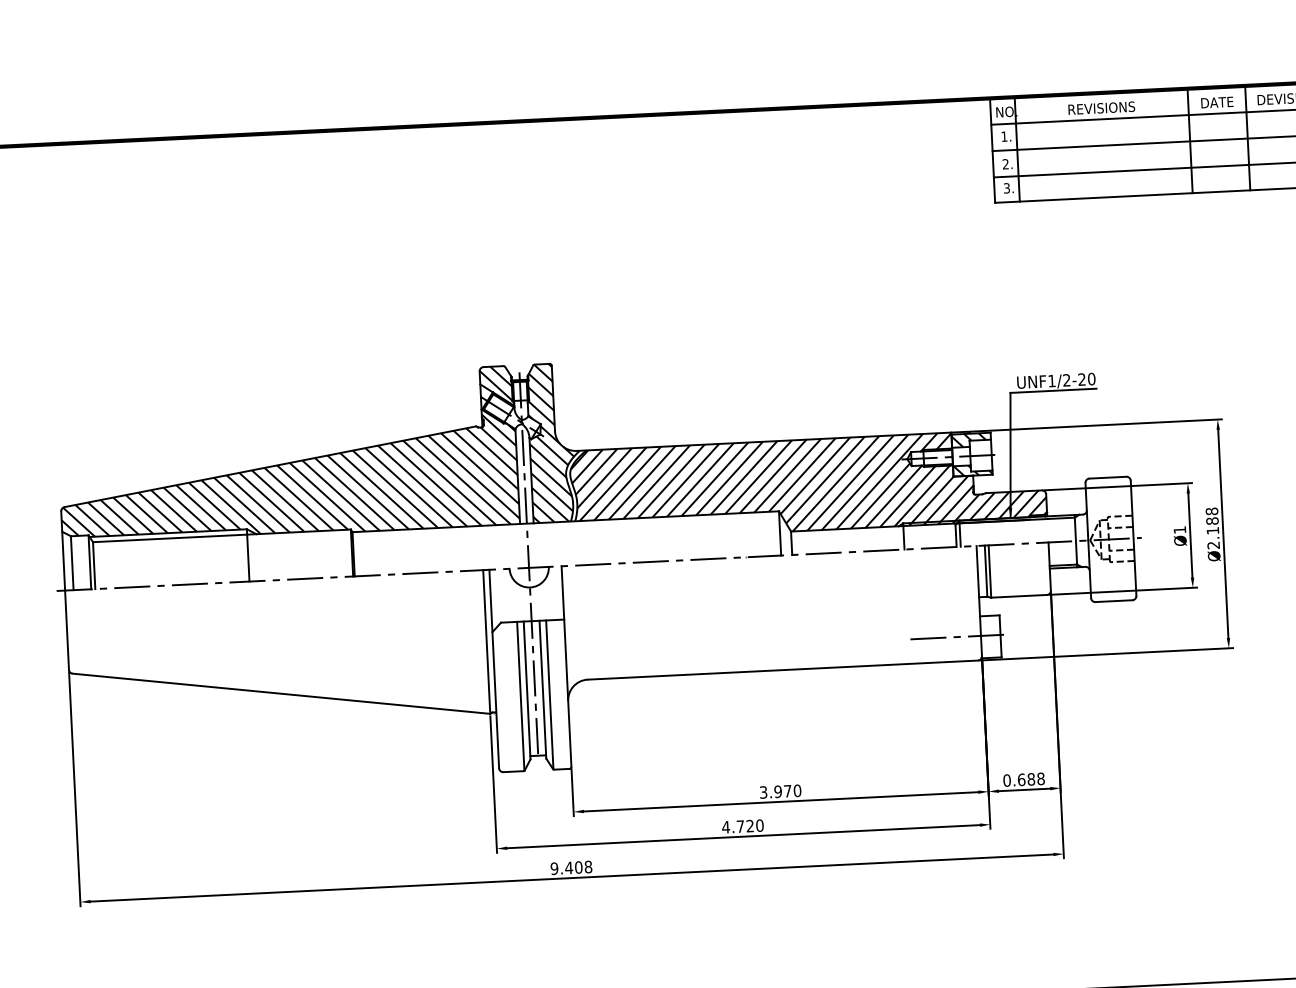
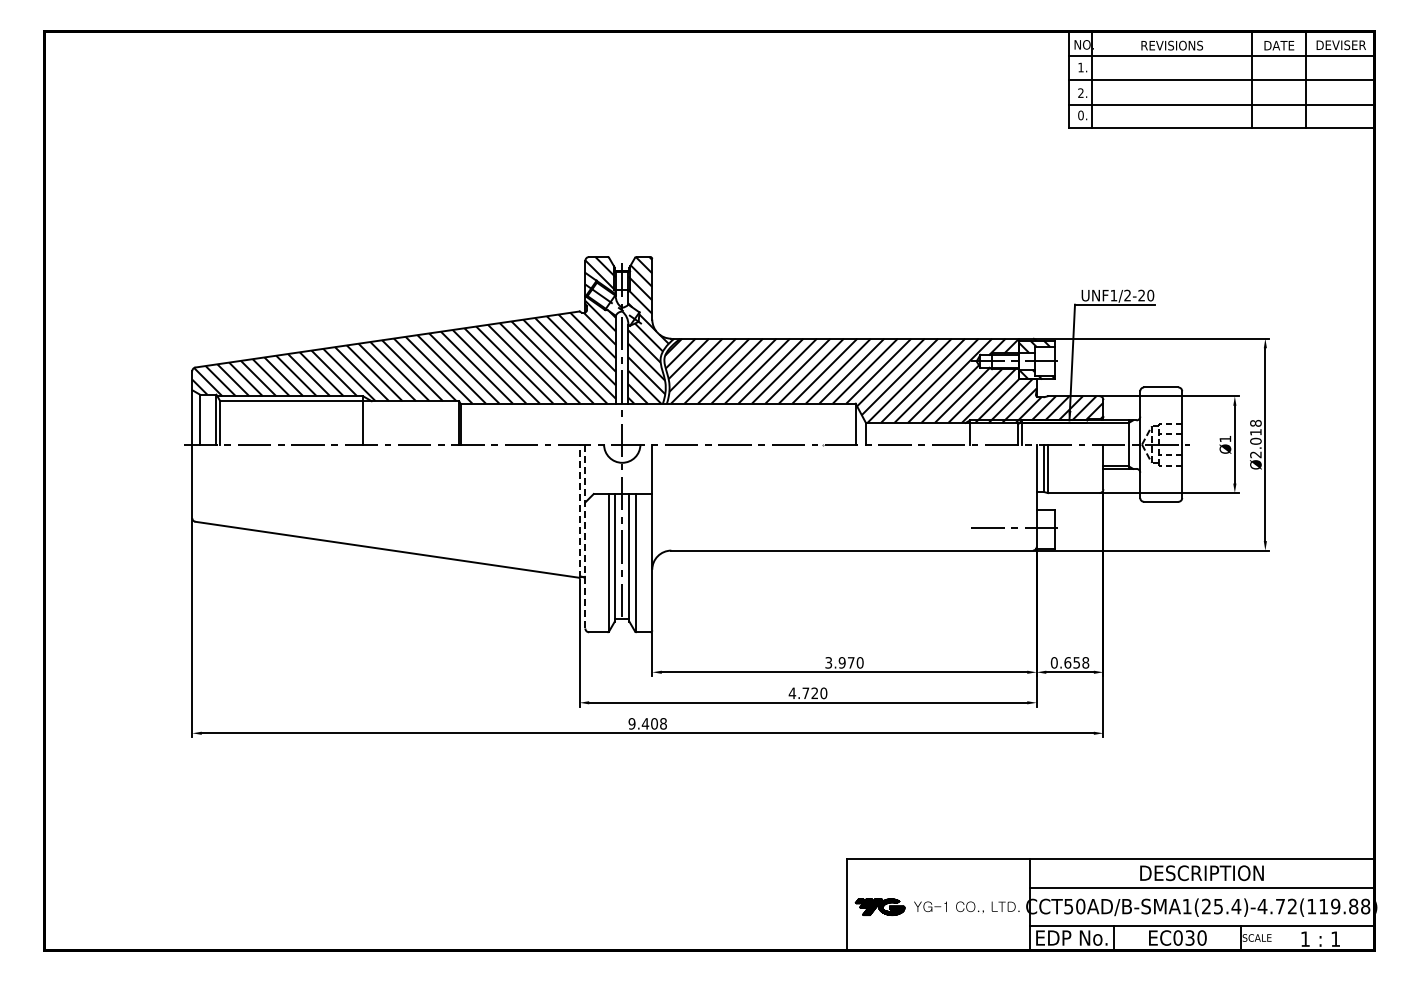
text: (1006, 188) -> (1080, 115), 3. -> 0.
text: (1212, 525) -> (1255, 436), Ø2.188 -> Ø2.018
line: (486, 642) -> (579, 511), solid -> dashed
line: (494, 668) -> (585, 536), solid -> dashed
text: (1030, 779) -> (1076, 662), 0.688 -> 0.658

